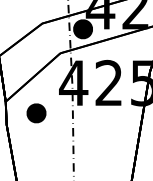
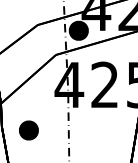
part: (36, 113) -> (28, 130), moved

